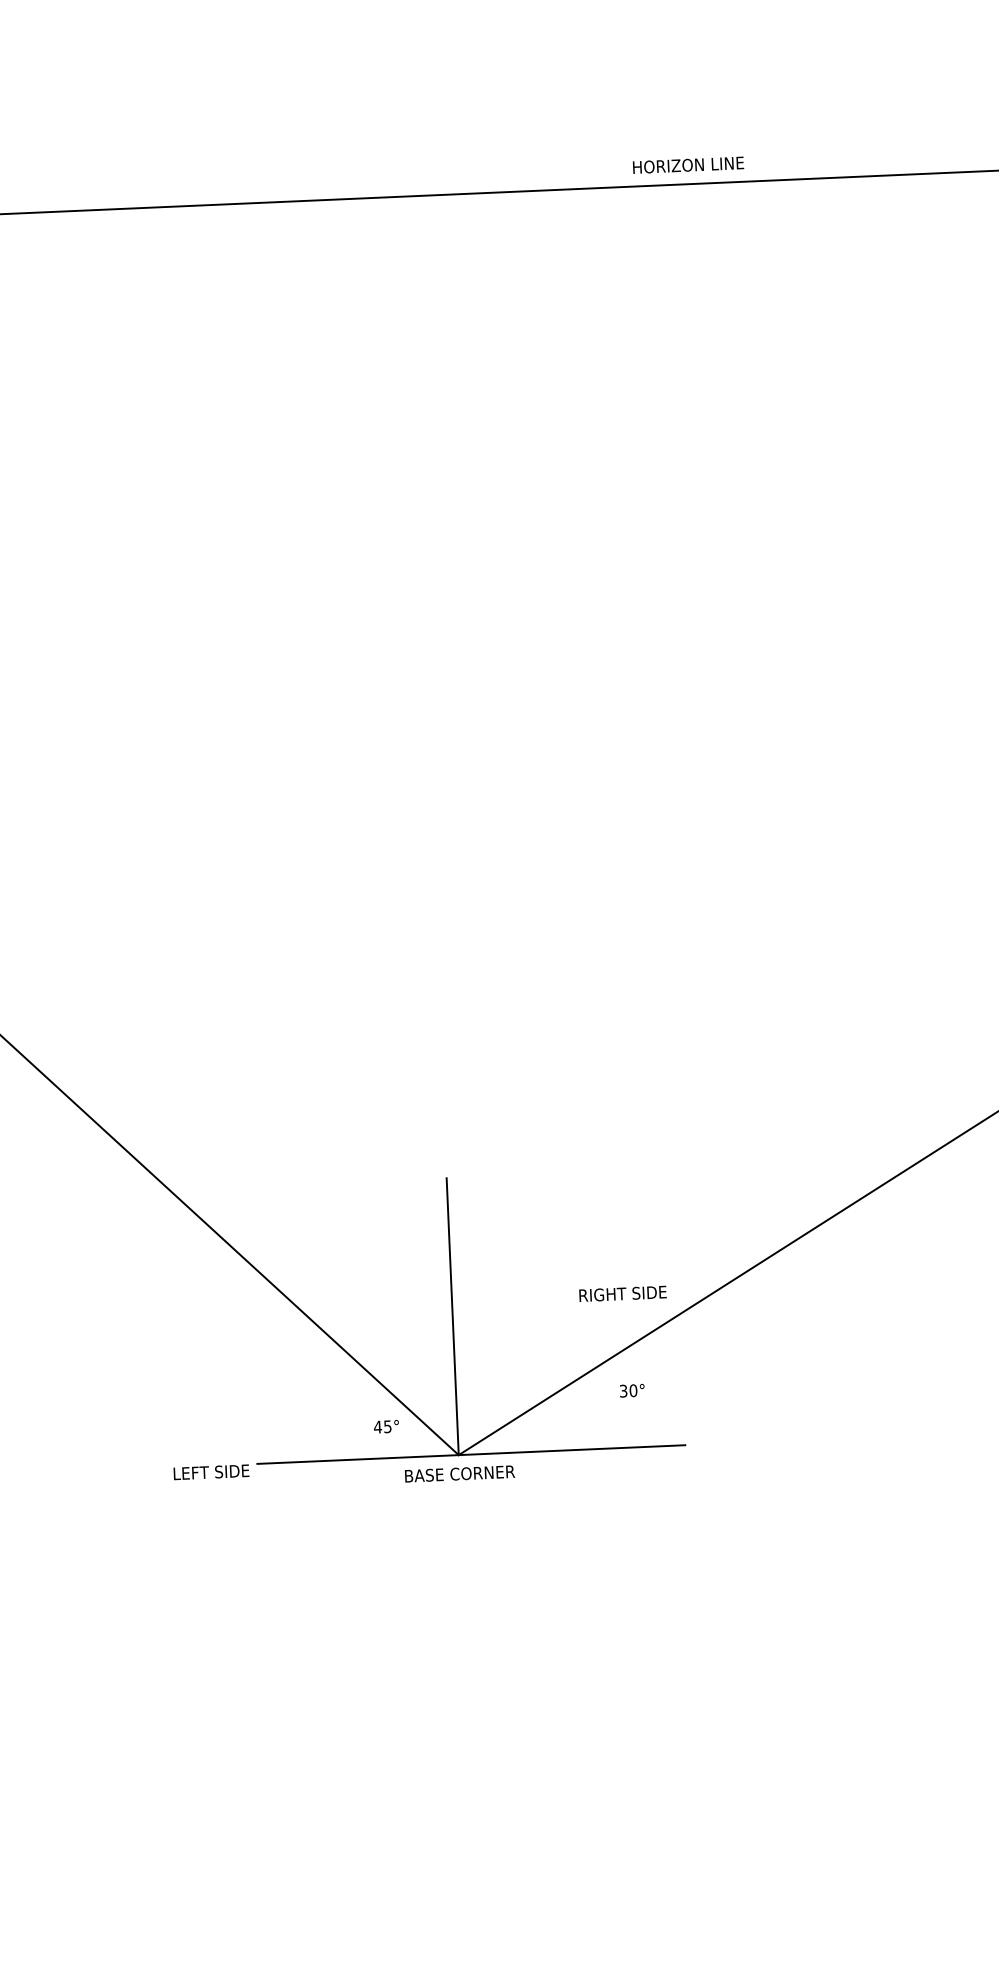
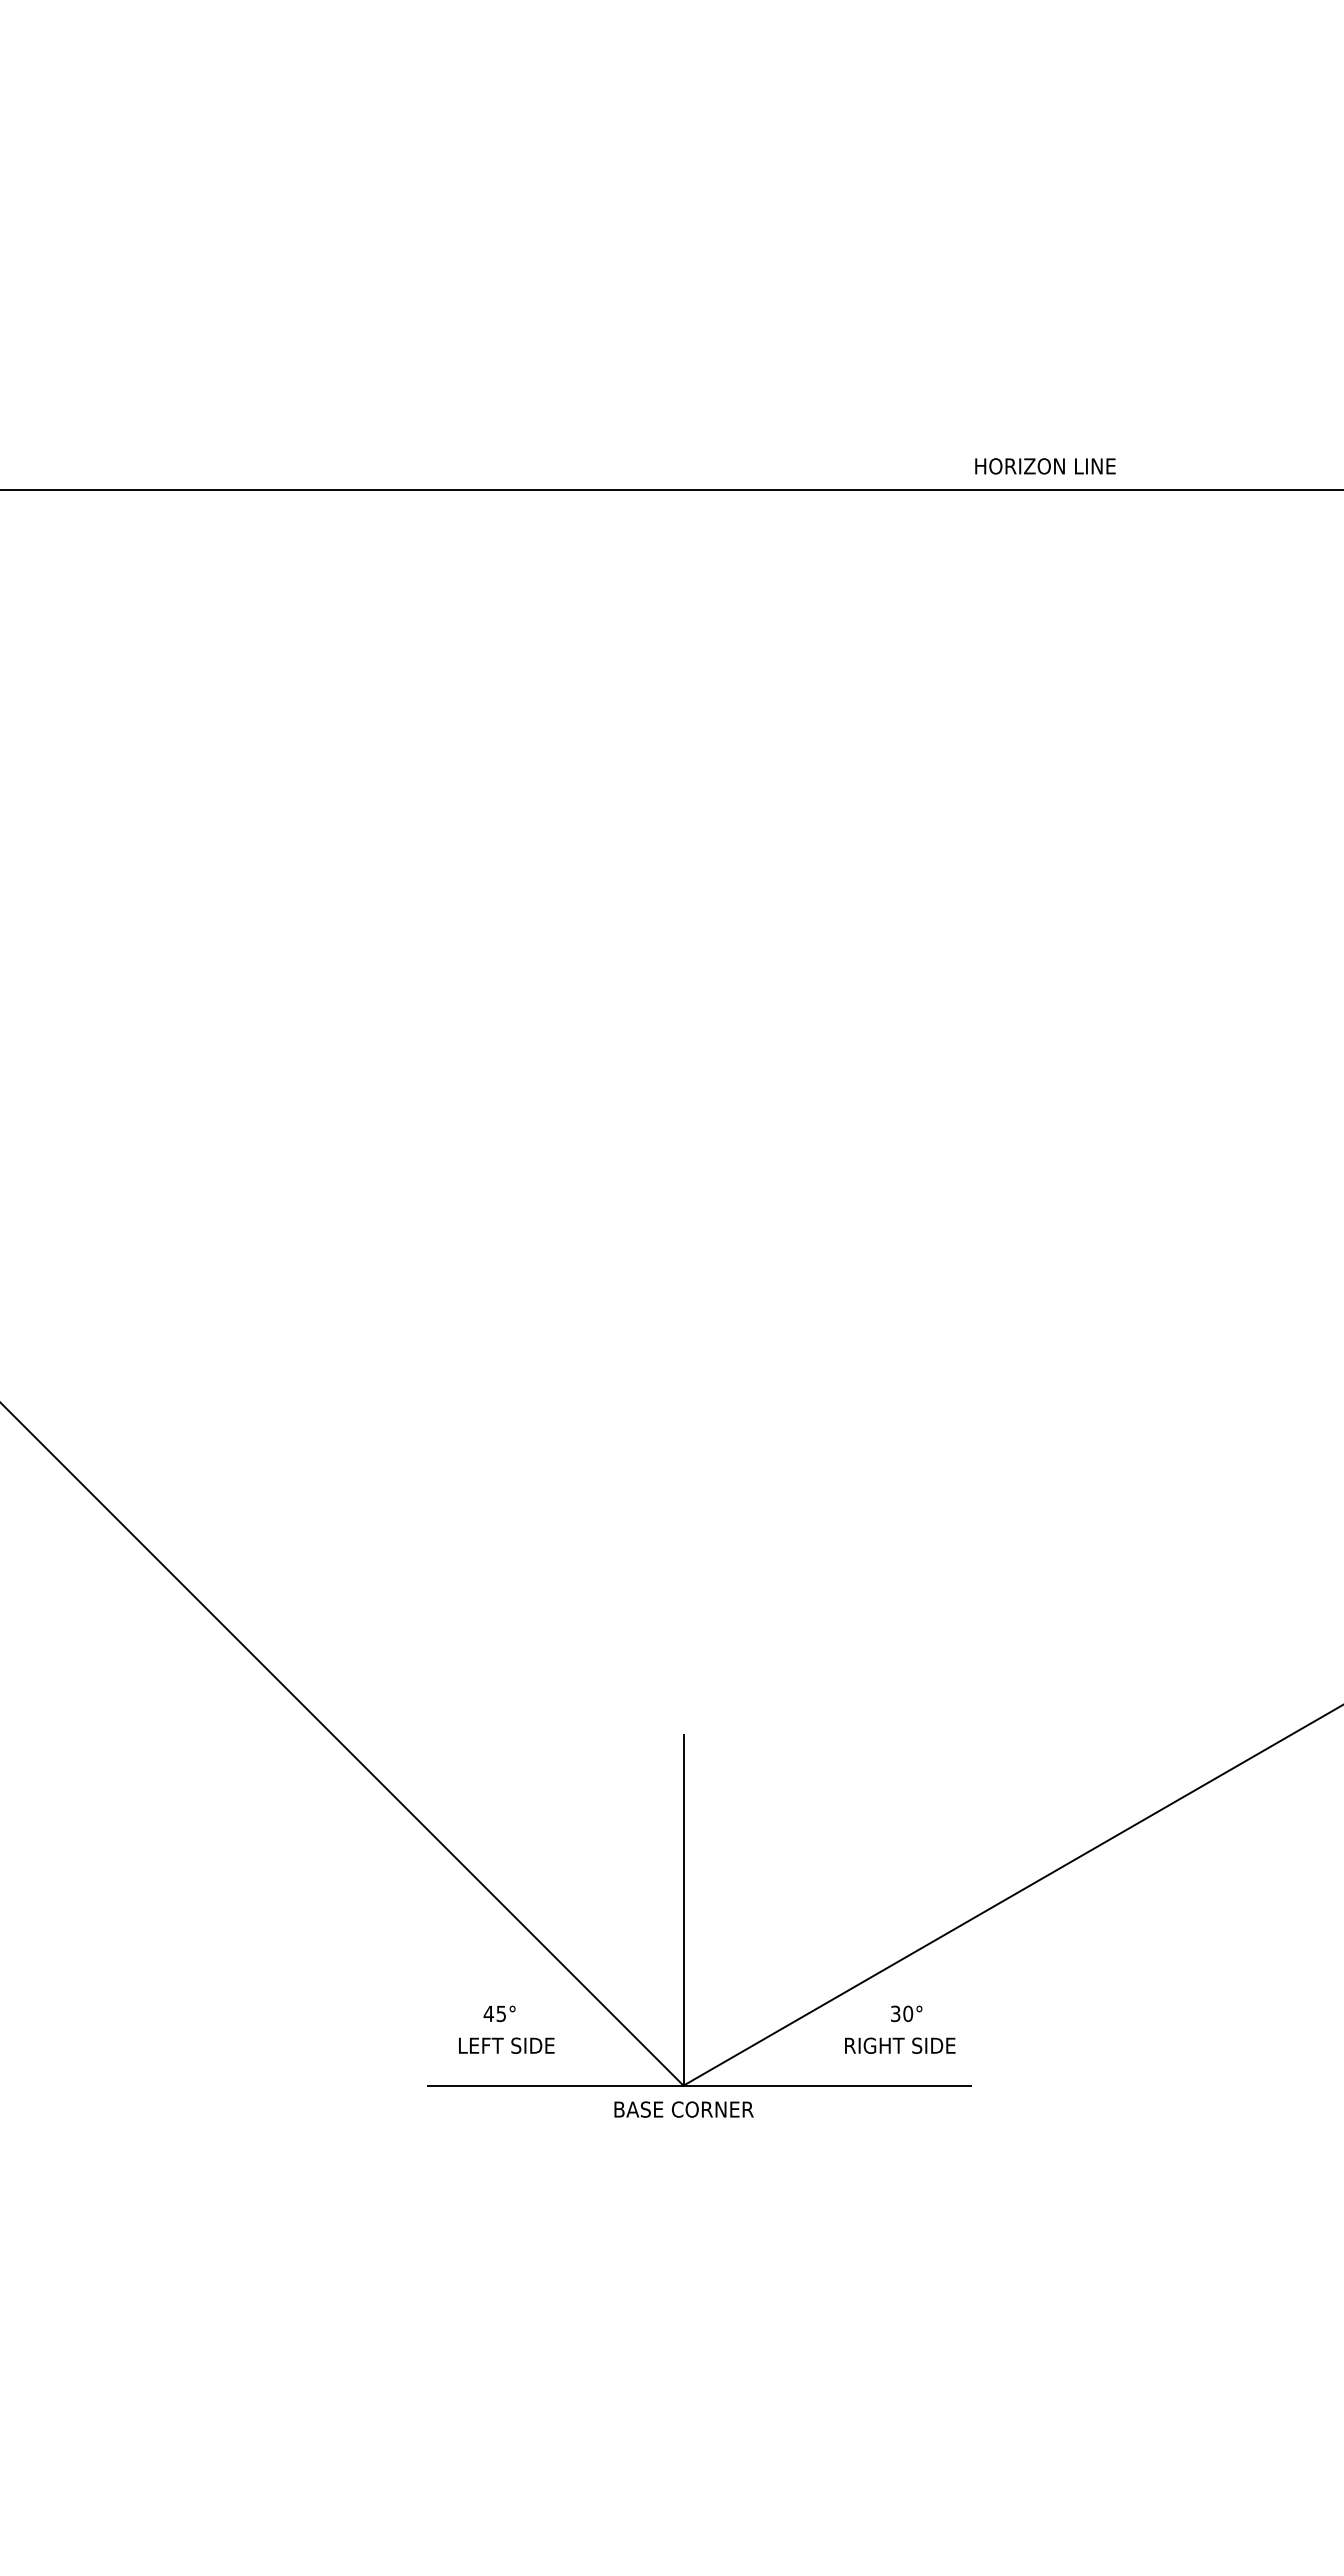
text: (623, 1293) -> (900, 2045), moved
text: (386, 1426) -> (499, 2013), moved
text: (211, 1472) -> (506, 2045), moved

